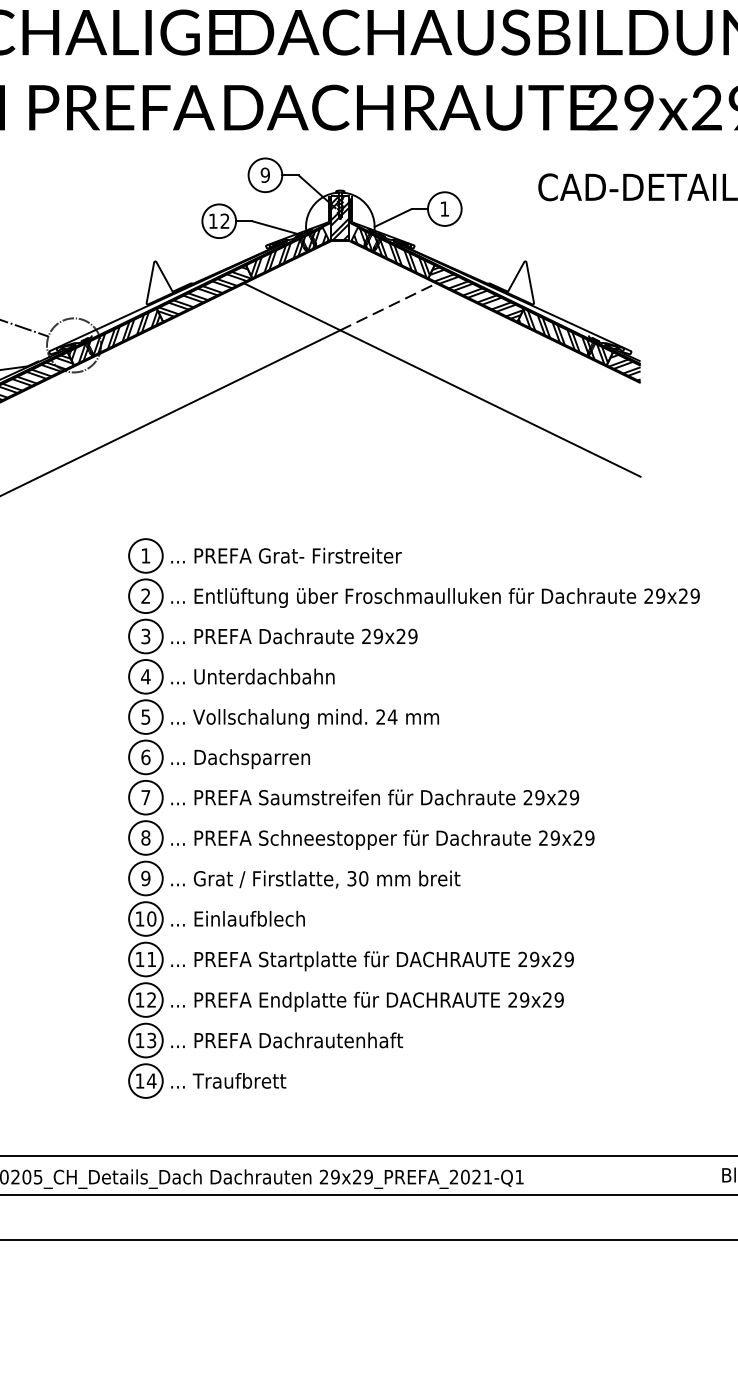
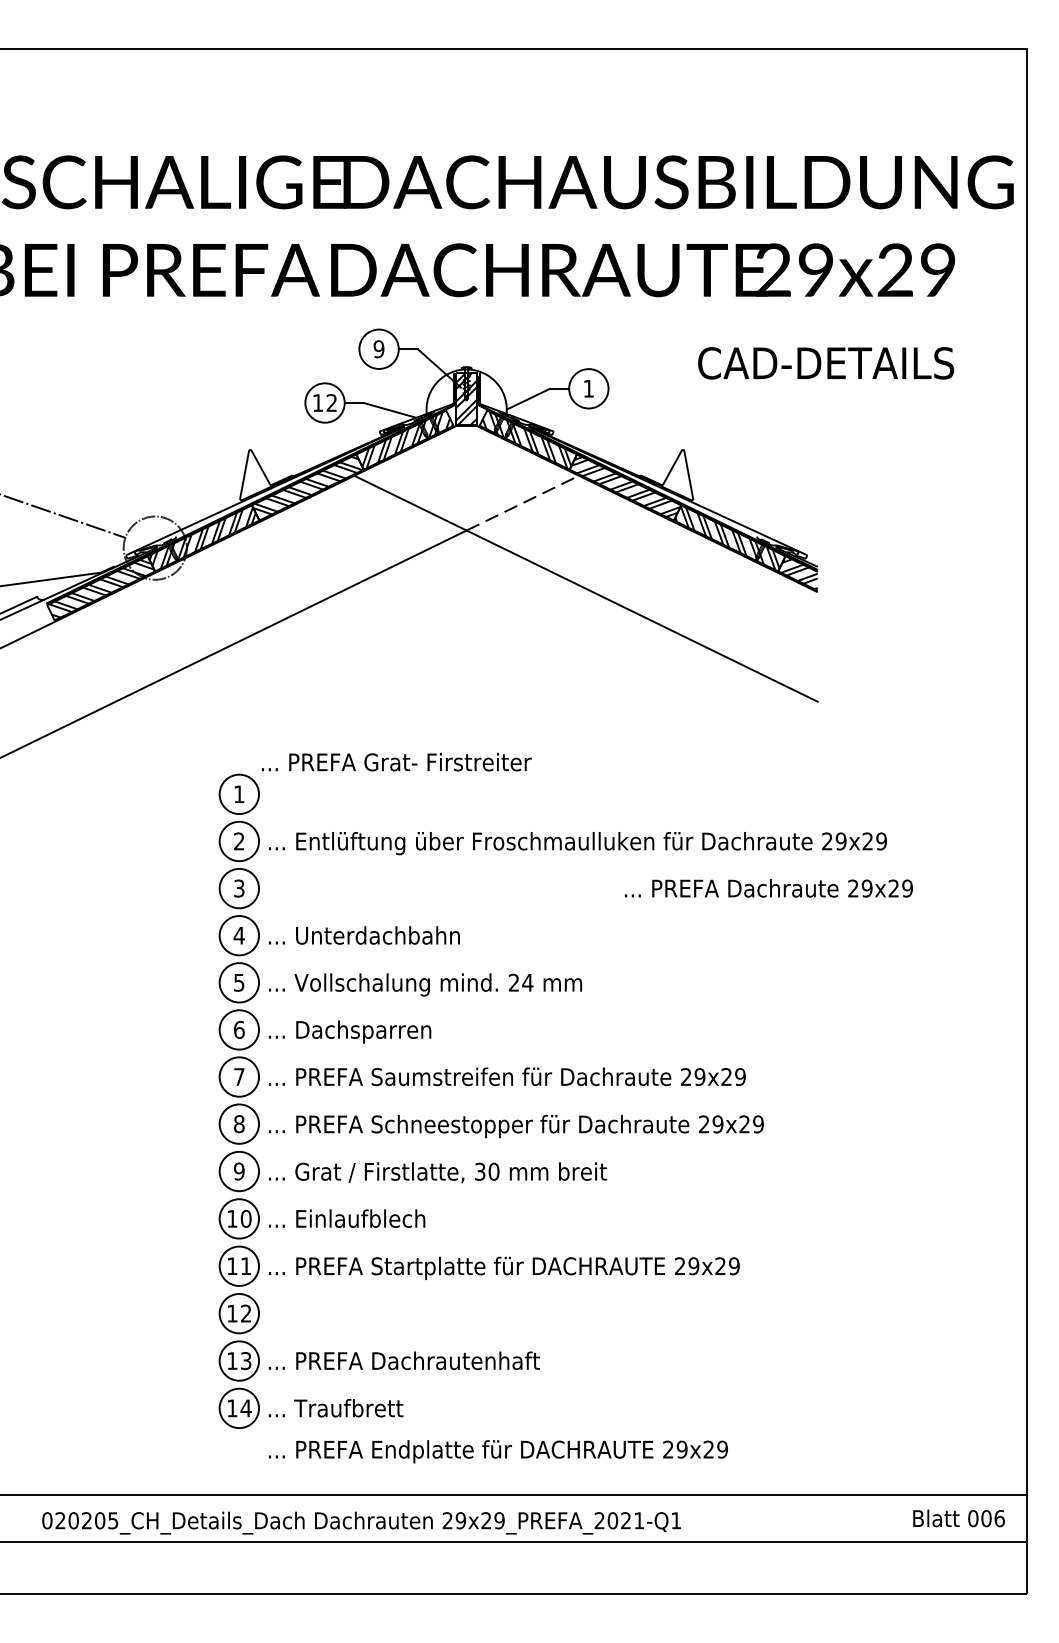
text: (286, 555) -> (396, 761), moved
text: (294, 636) -> (768, 888), moved
text: (367, 1001) -> (498, 1451), moved

